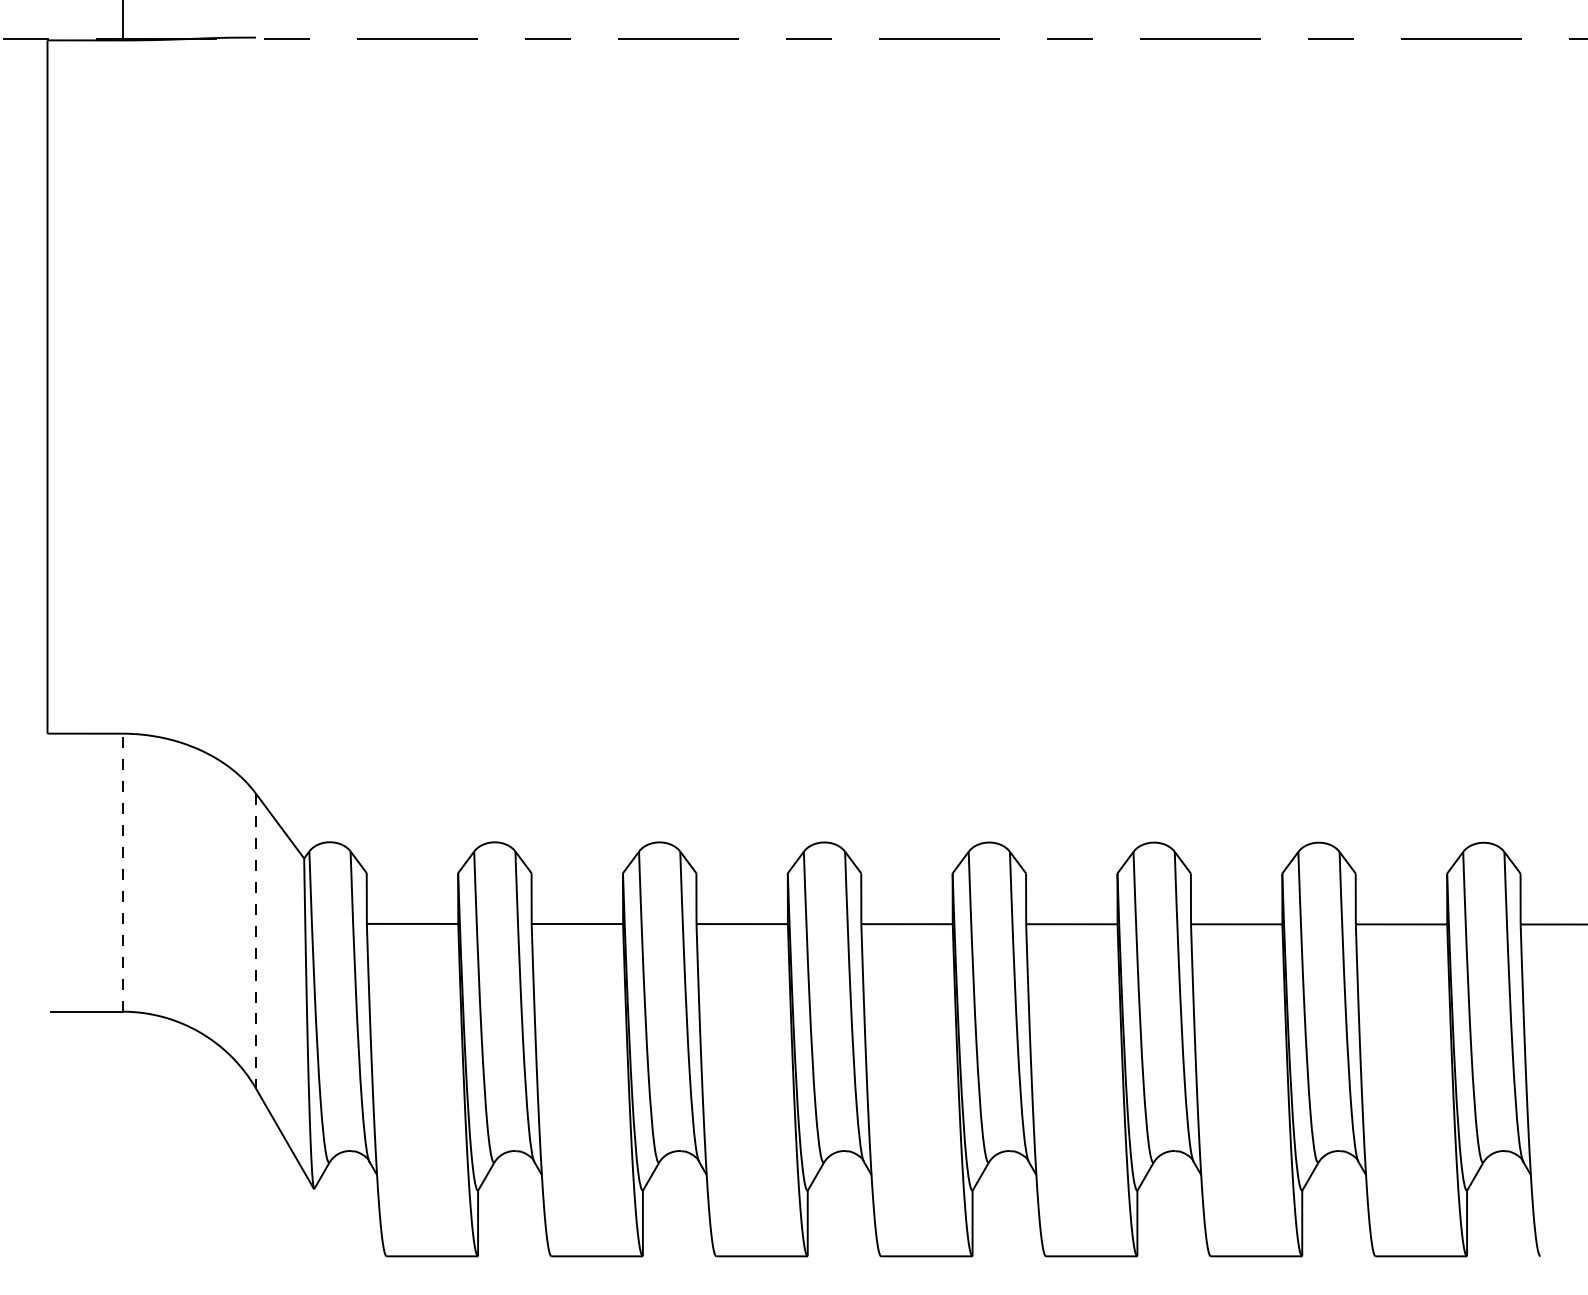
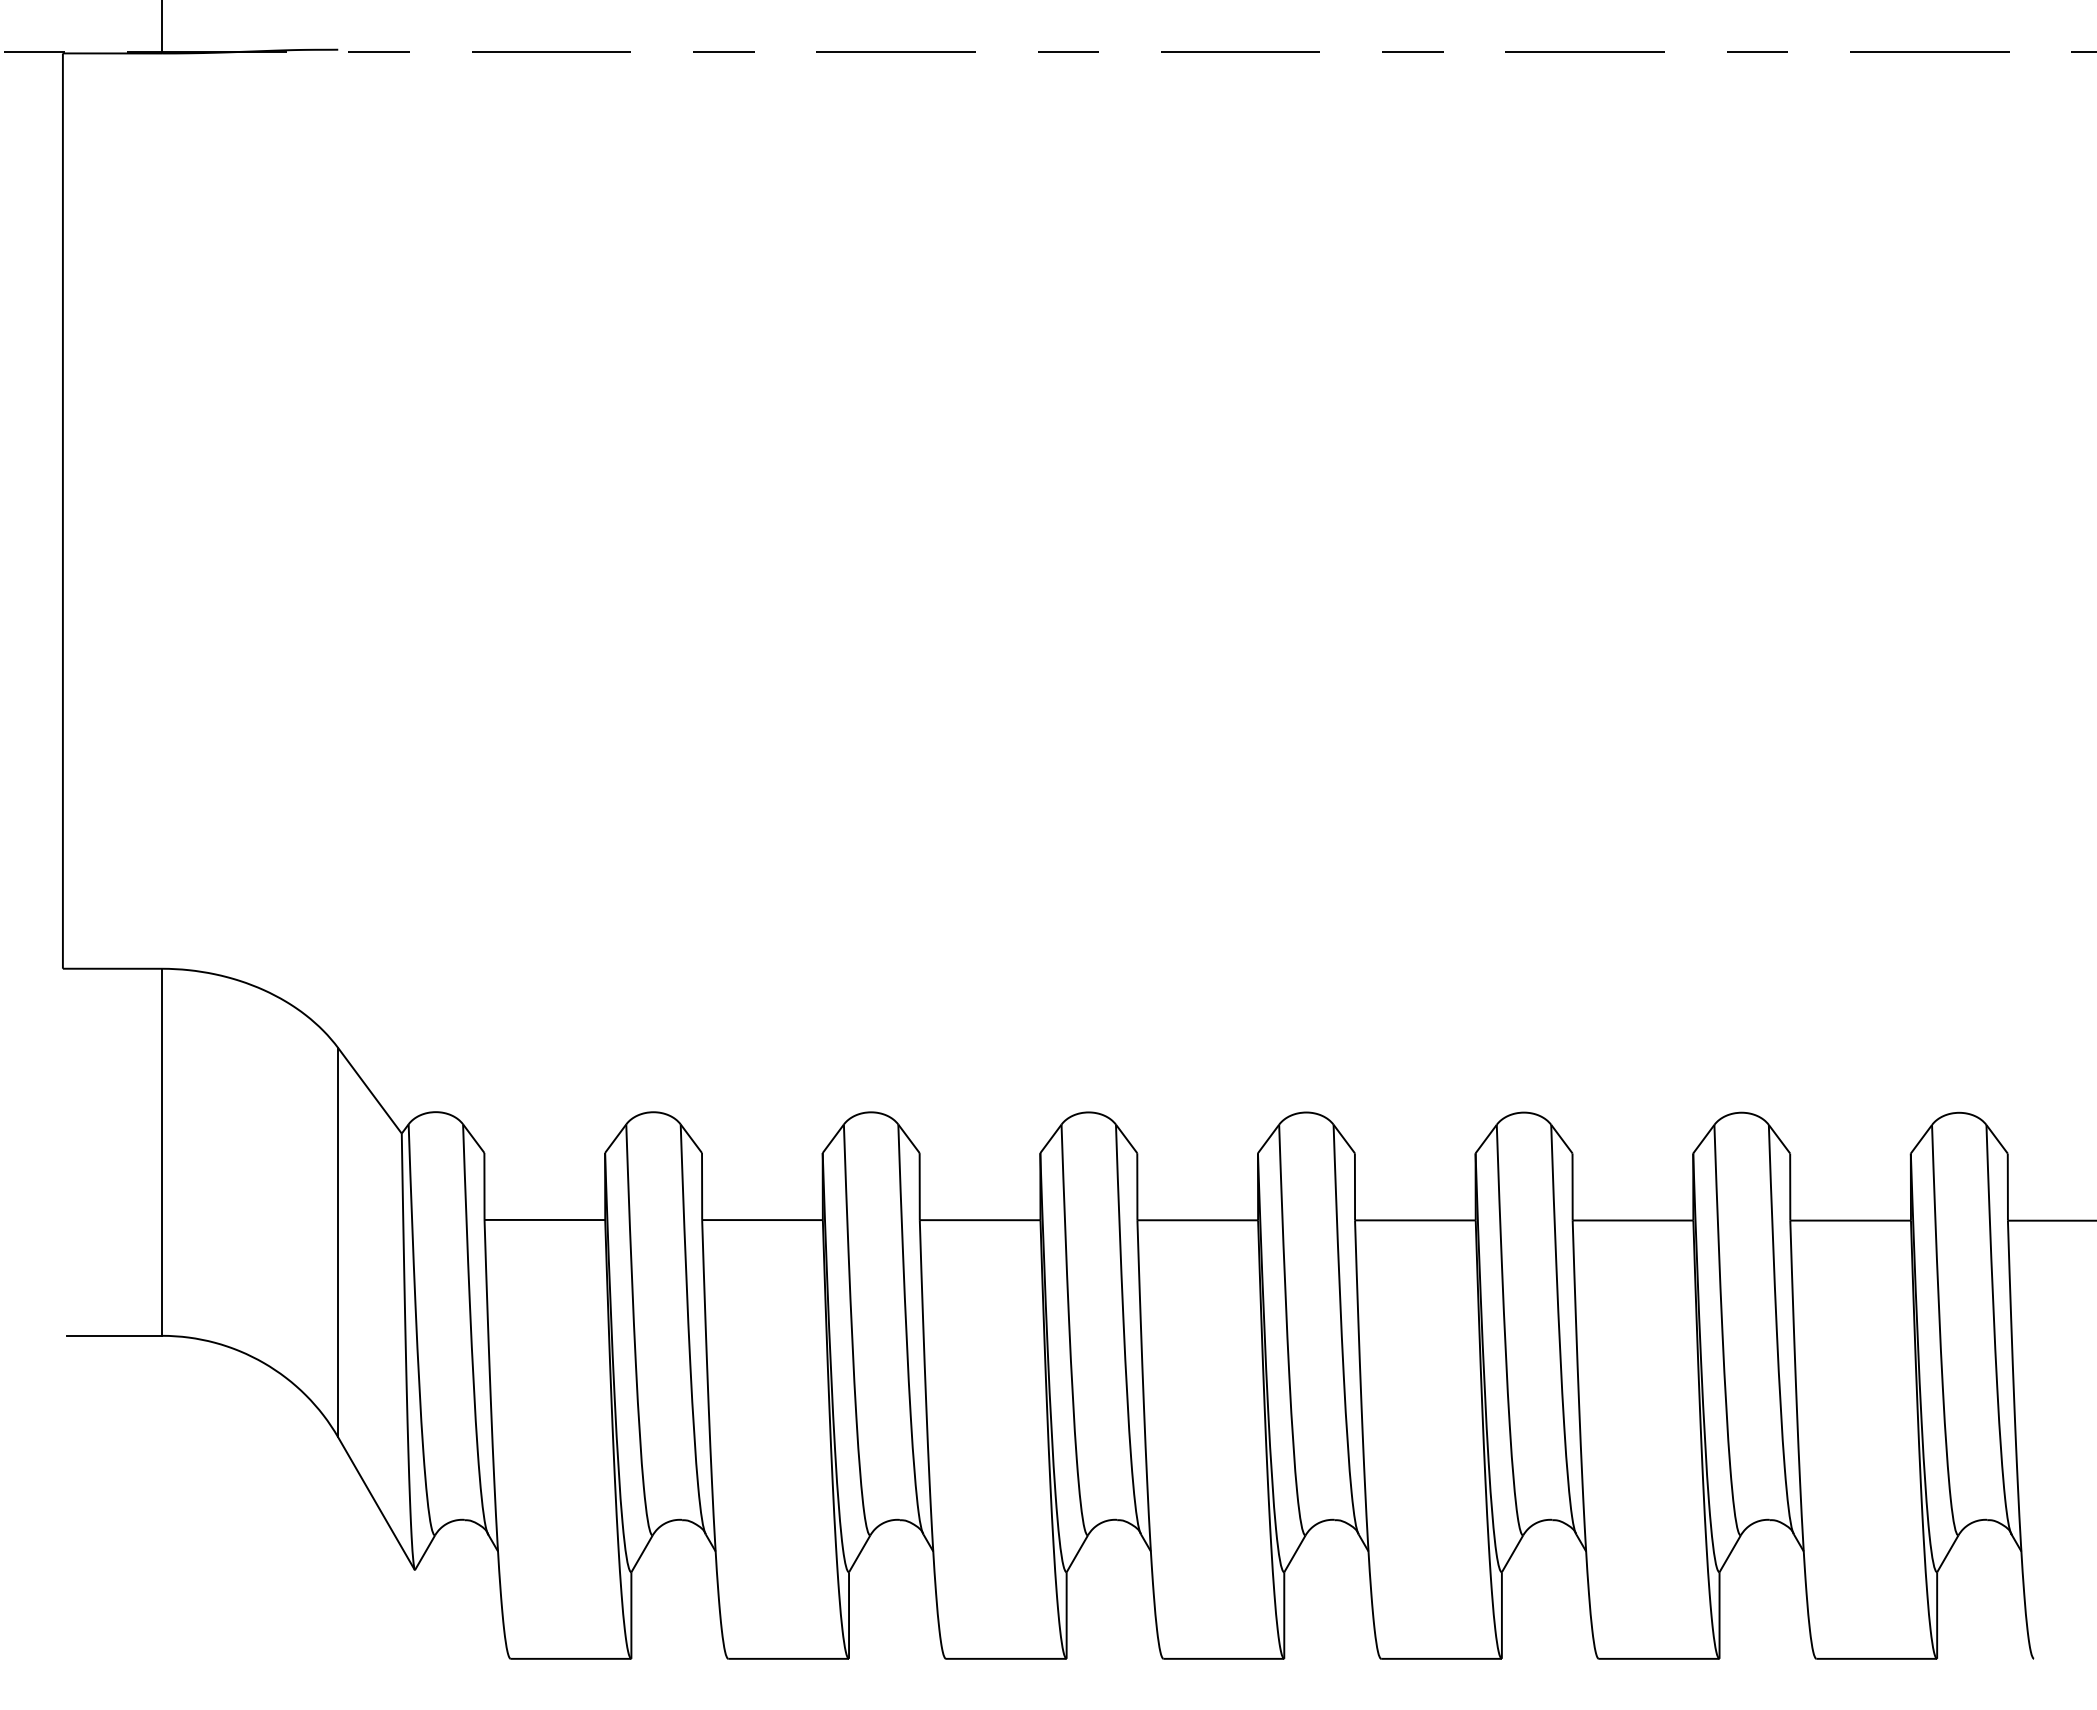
line: (122, 872) -> (162, 1152), dashed -> solid
line: (256, 940) -> (338, 1242), dashed -> solid

